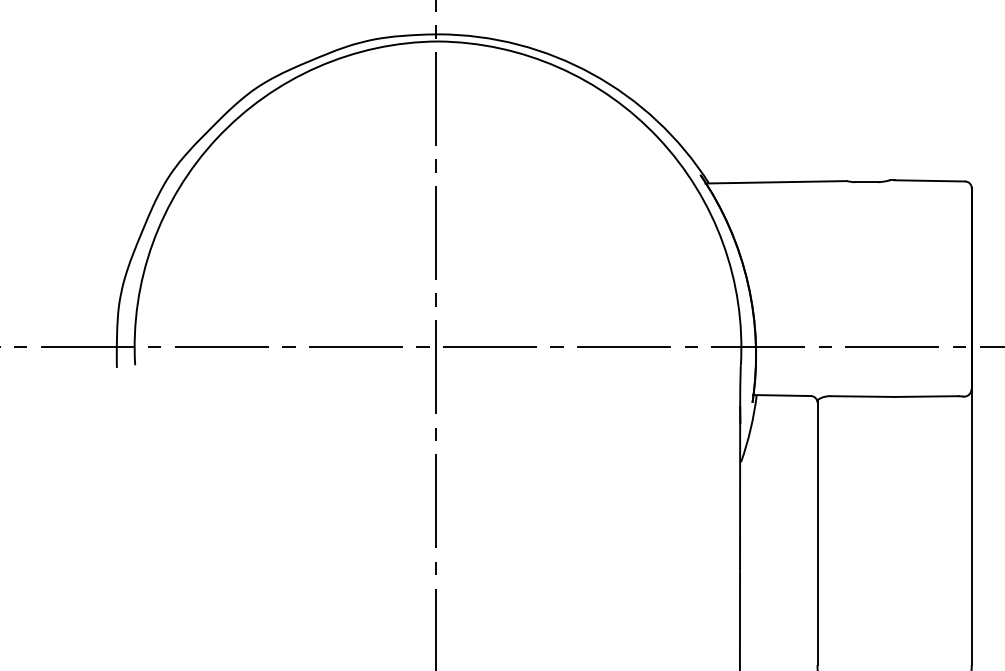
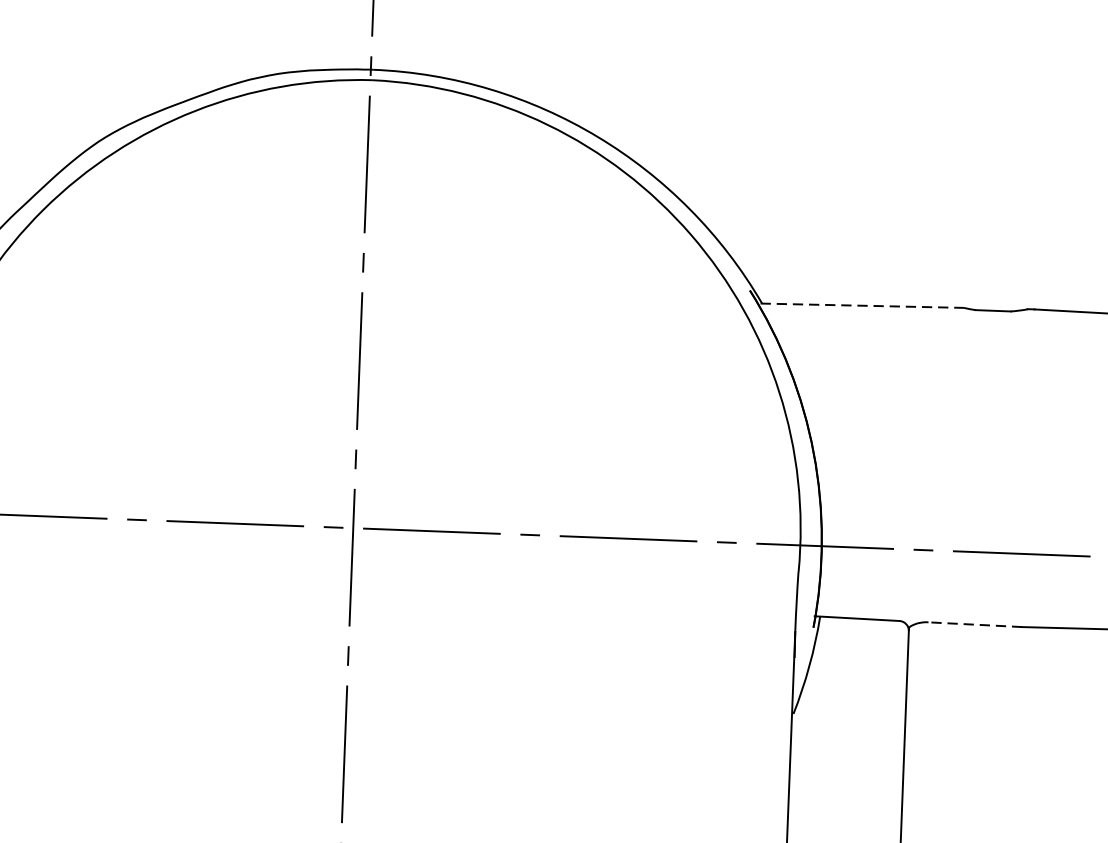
line: (776, 182) -> (861, 306), solid -> dashed
line: (862, 396) -> (975, 624), solid -> dashed

